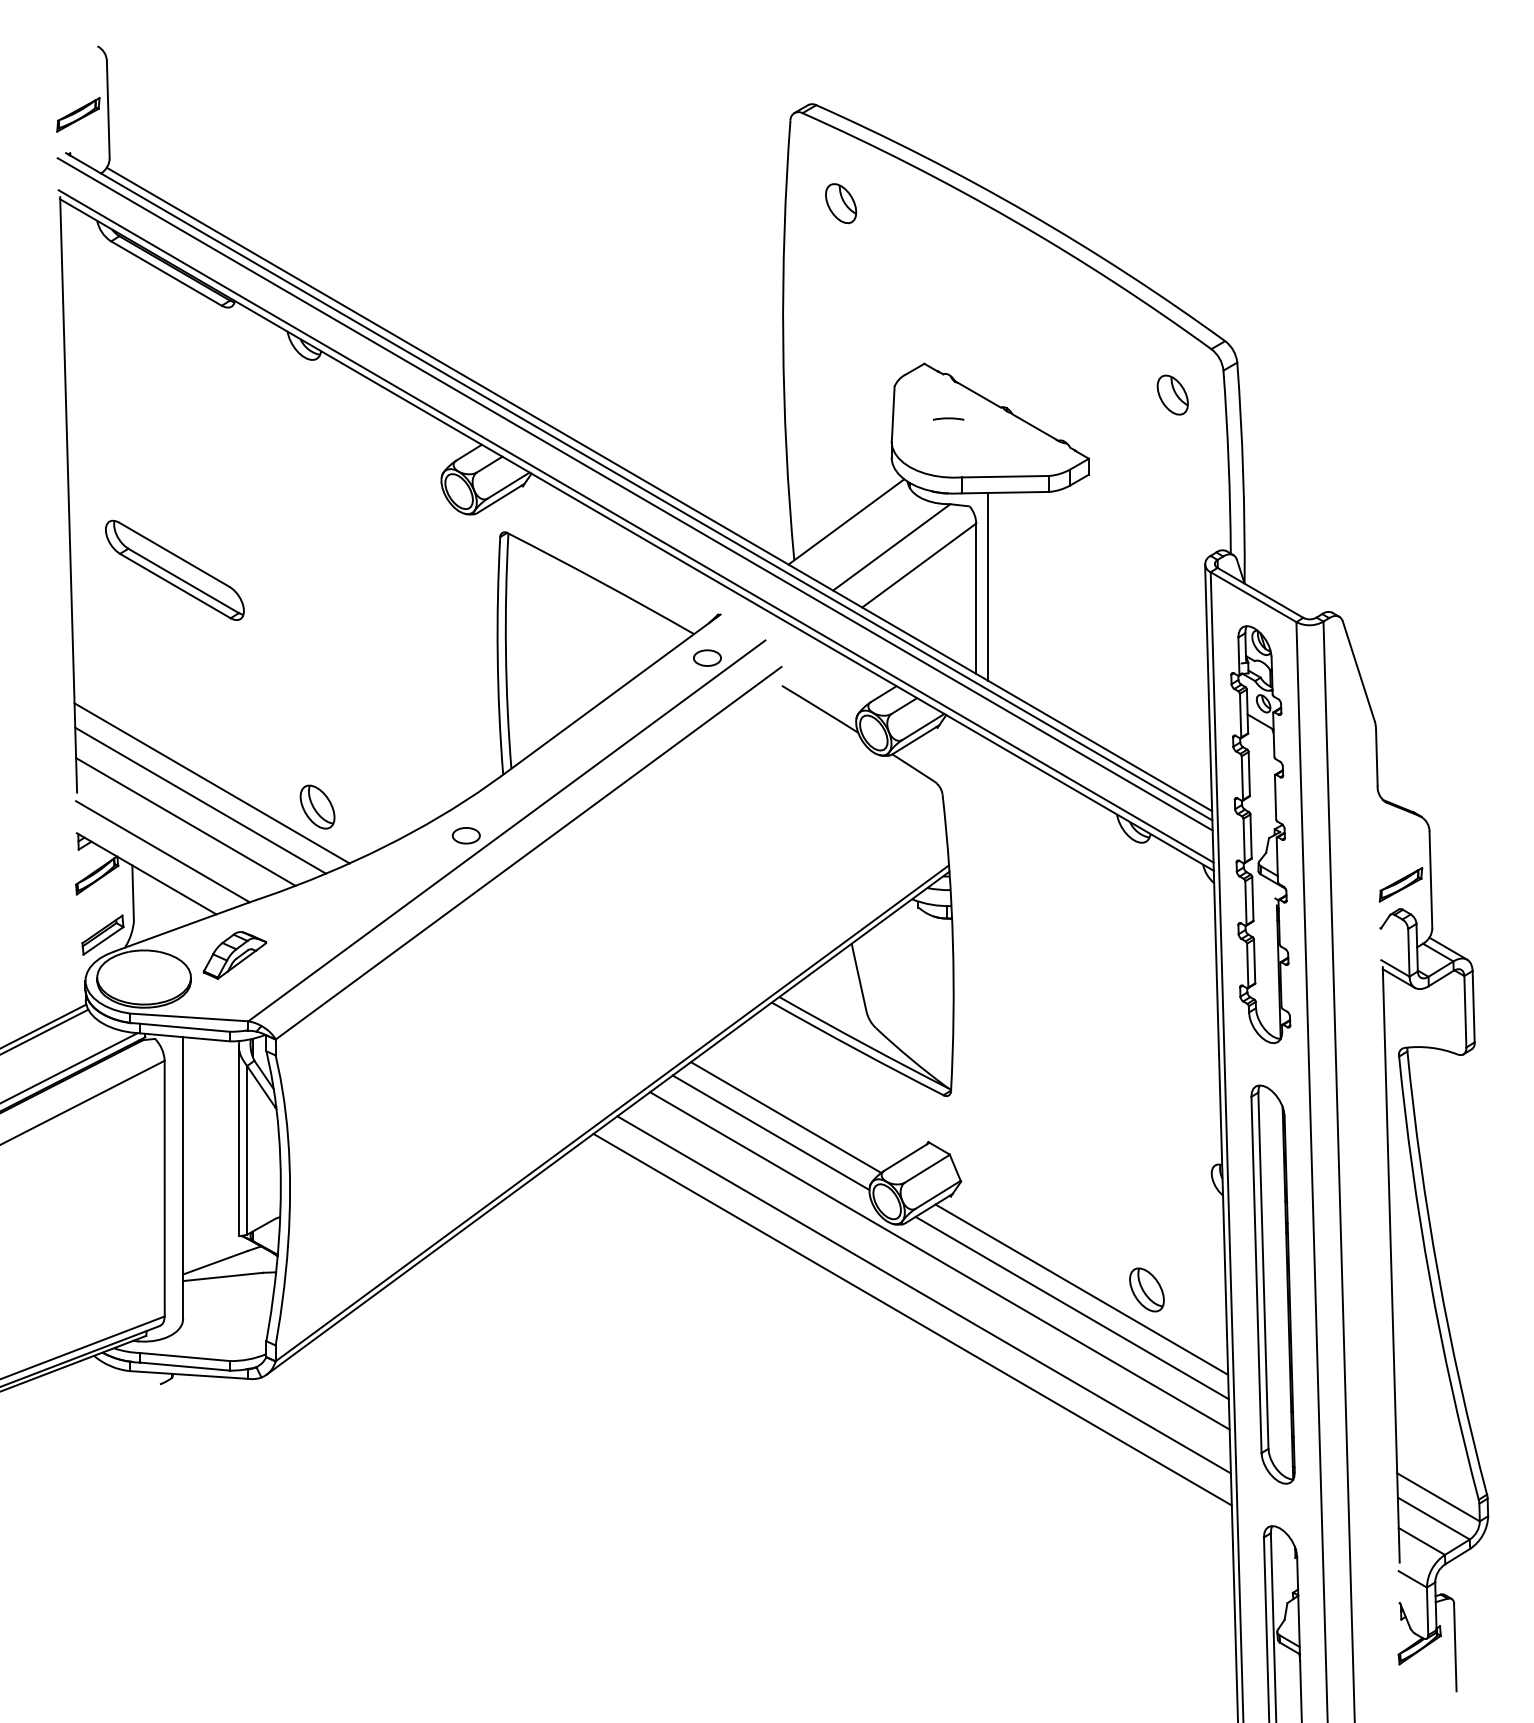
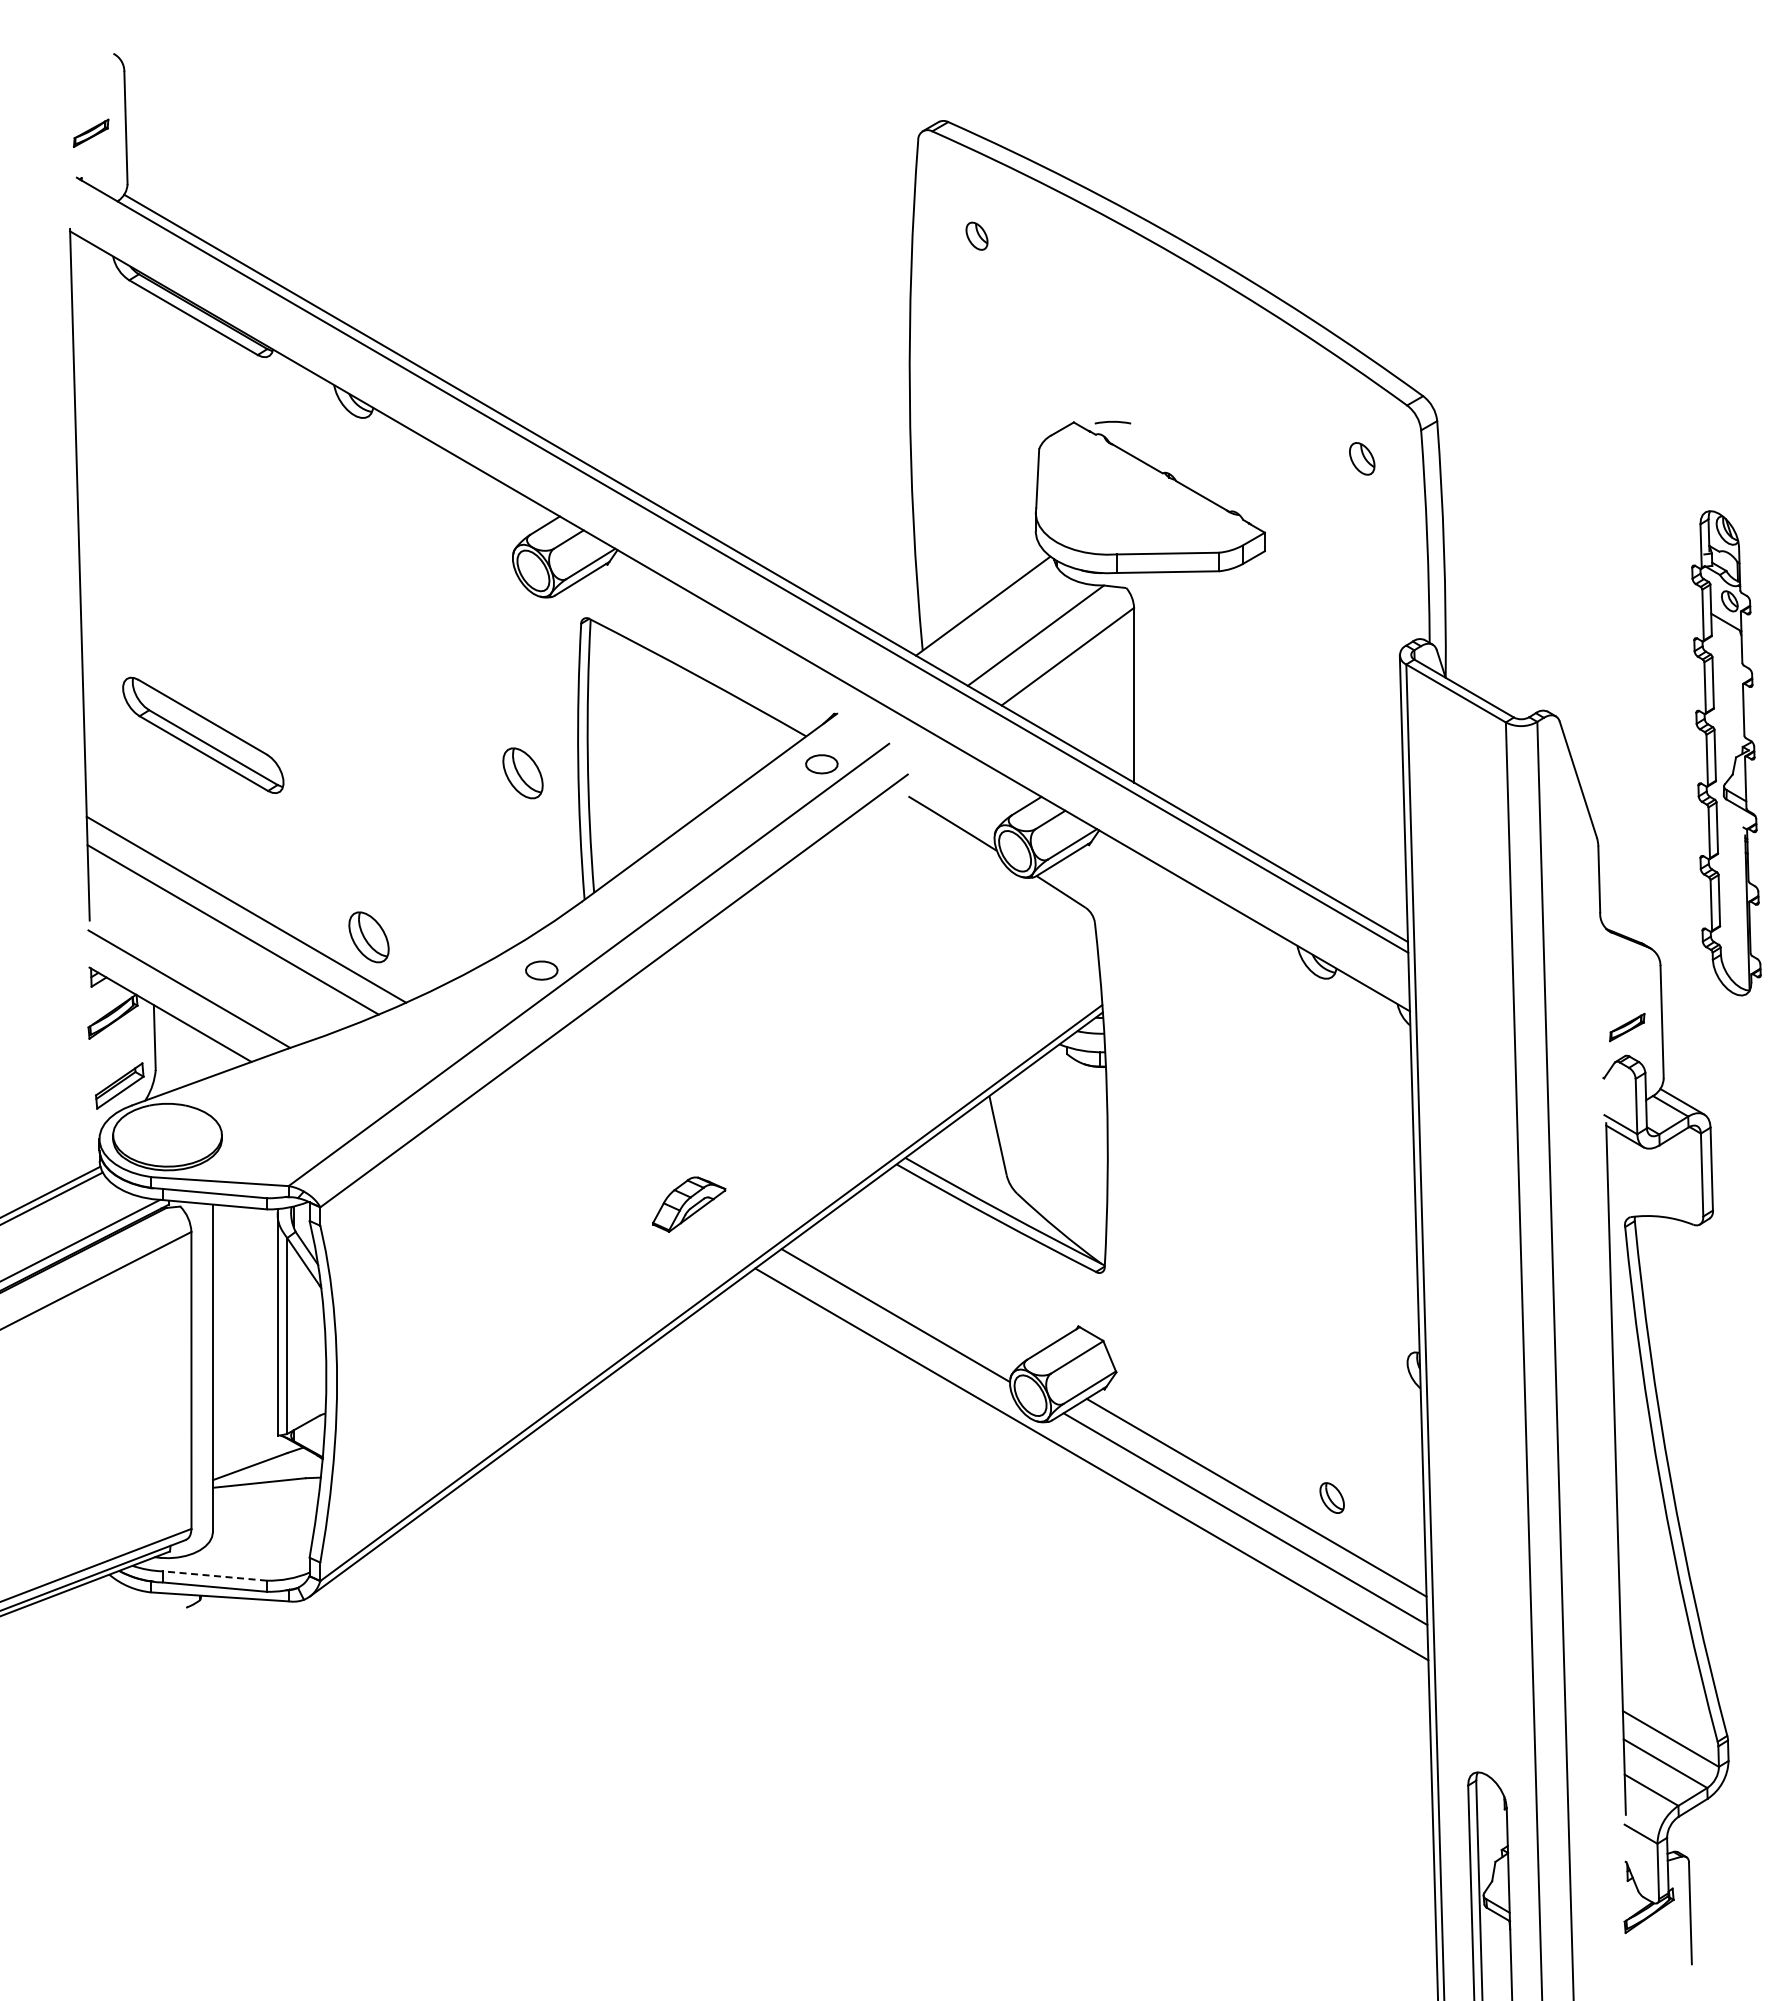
part: (77, 115) -> (90, 133), size x0.7
part: (840, 202) -> (976, 235), size x0.6
part: (1172, 394) -> (1361, 458), size x0.7
arc: (948, 418) -> (1112, 422), moved
line: (634, 493) -> (737, 573), removed
line: (635, 525) -> (738, 610), removed
part: (175, 569) -> (203, 734), moved
line: (987, 586) -> (1147, 681), removed
part: (449, 666) -> (522, 773), added
line: (185, 821) -> (215, 954), removed
part: (1260, 834) -> (1726, 753), moved
part: (1400, 884) -> (1626, 1027), size x0.7
part: (235, 955) -> (689, 1204), moved
line: (785, 1117) -> (912, 1297), removed
part: (1272, 1284) -> (1478, 1491), removed
part: (1146, 1289) -> (1331, 1497), size x0.6
line: (924, 1294) -> (1073, 1503), removed
line: (912, 1319) -> (1059, 1532), removed
line: (184, 1356) -> (214, 1575), solid -> dashed

